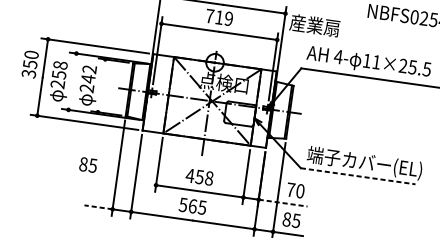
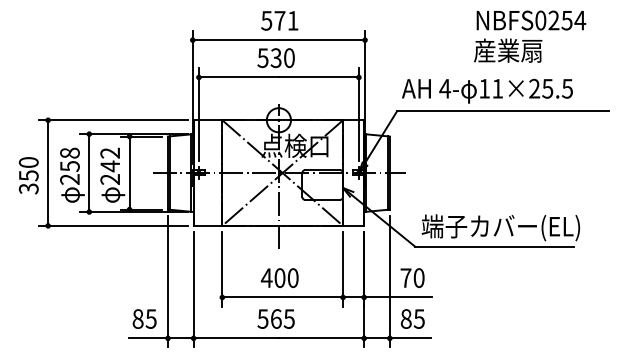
text: (218, 17) -> (275, 58), 719 -> 530
text: (315, 25) -> (508, 50), moved
text: (30, 64) -> (28, 175), moved
line: (72, 81) -> (89, 172), added
line: (101, 85) -> (129, 172), added
text: (88, 164) -> (144, 318), moved
line: (358, 176) -> (495, 246), dashed -> solid
text: (204, 177) -> (286, 277), 458 -> 400
line: (282, 203) -> (397, 297), dashed -> solid
line: (98, 207) -> (148, 338), dashed -> solid

